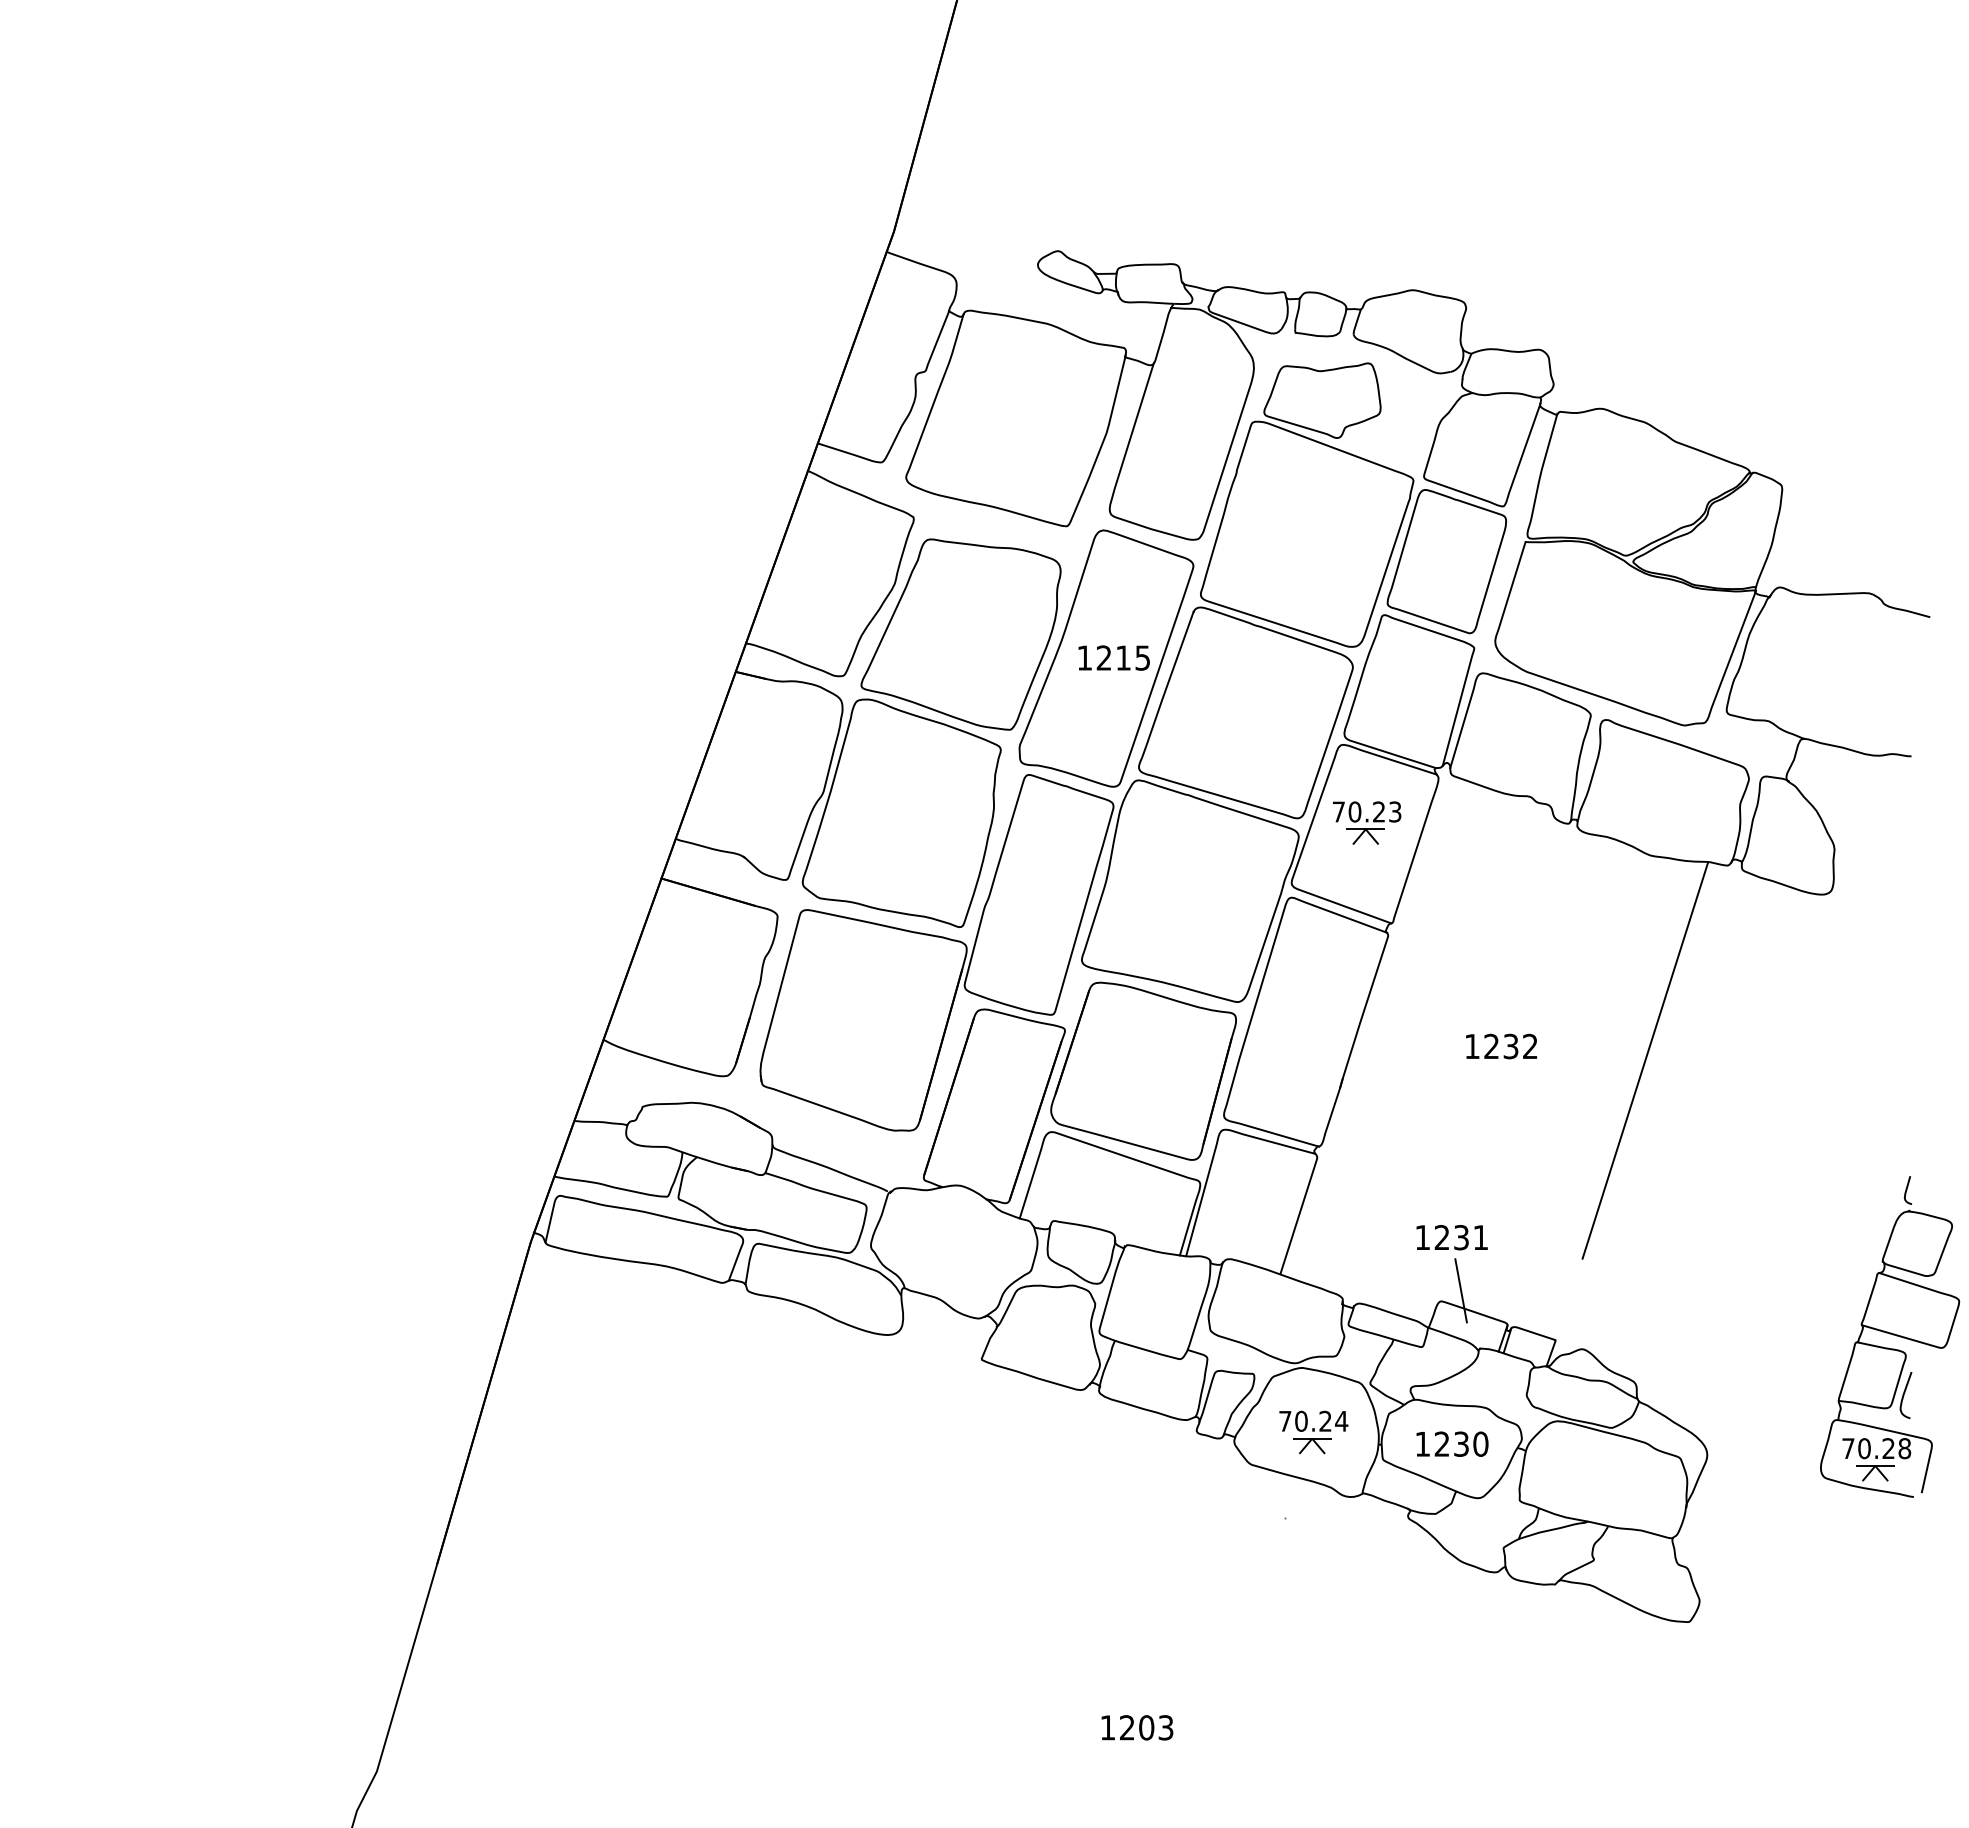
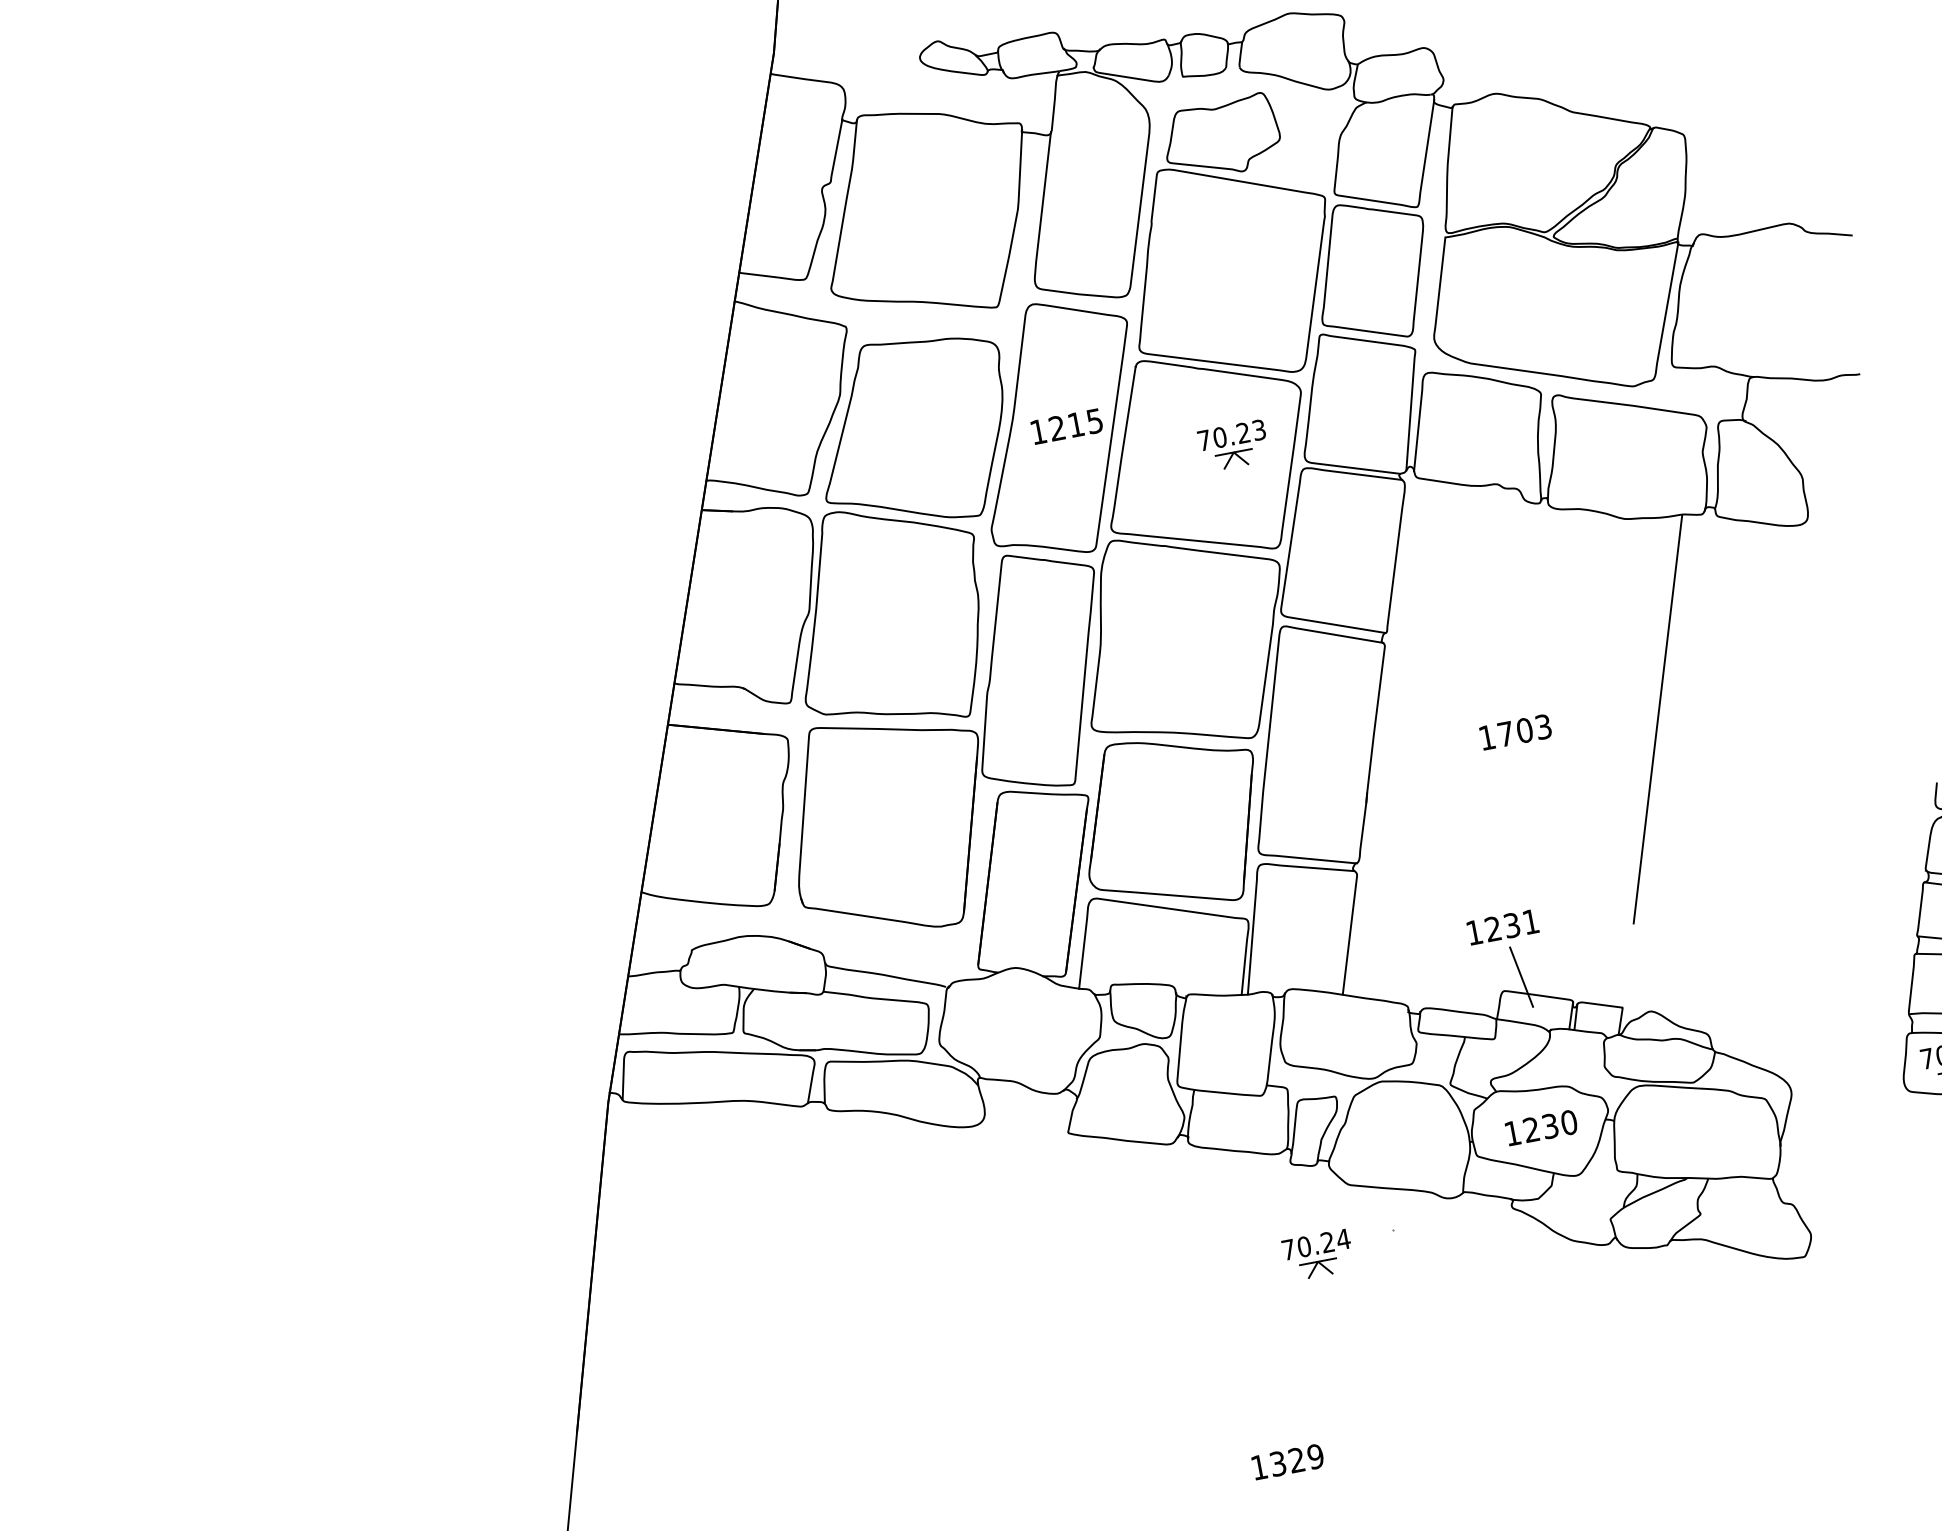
part: (1367, 822) -> (1234, 445), moved
text: (1510, 1046) -> (1524, 730), 1232 -> 1703
part: (1313, 1432) -> (1318, 1255), moved
text: (1146, 1727) -> (1296, 1459), 1203 -> 1329

